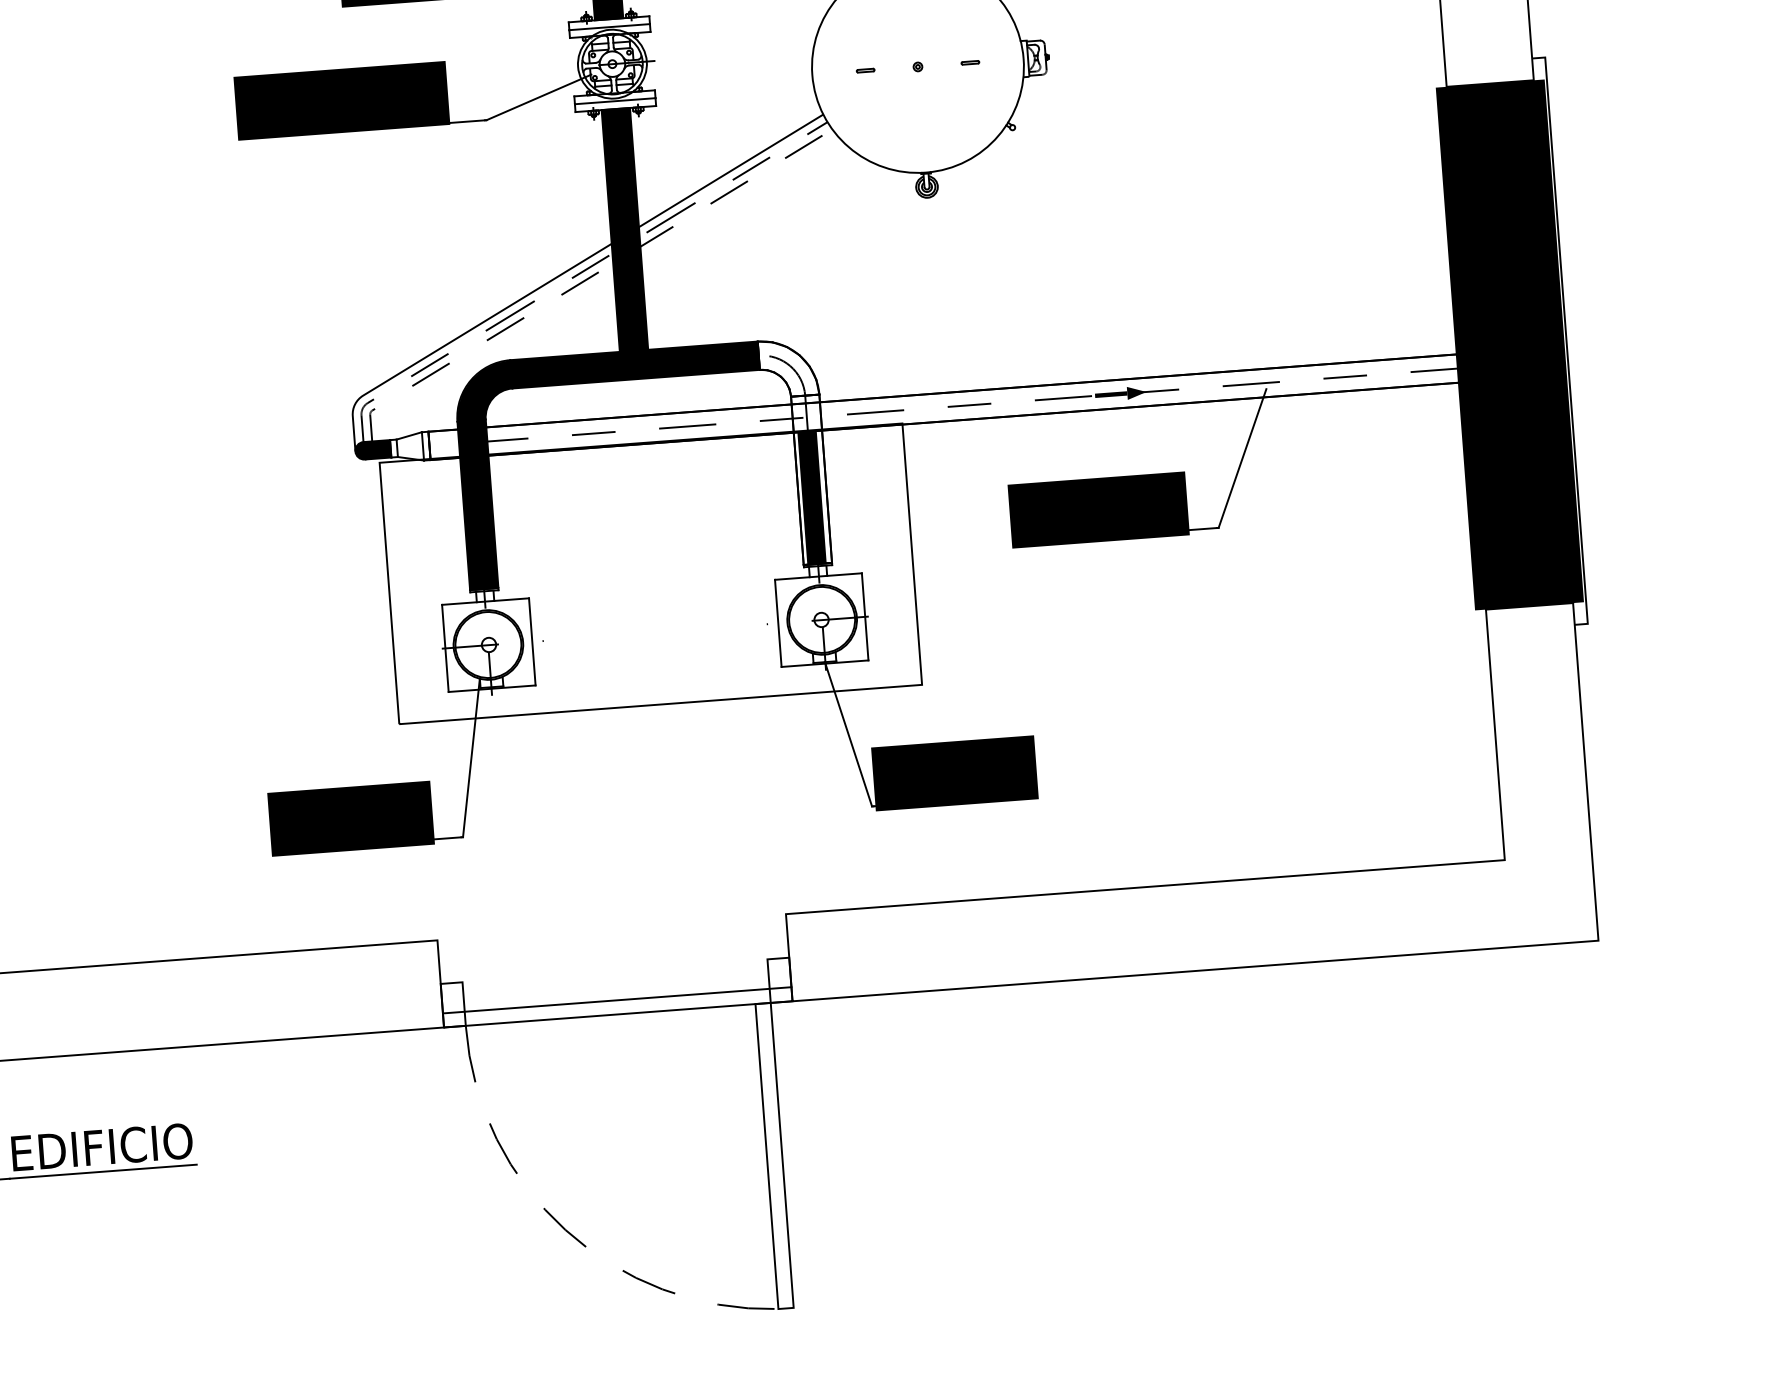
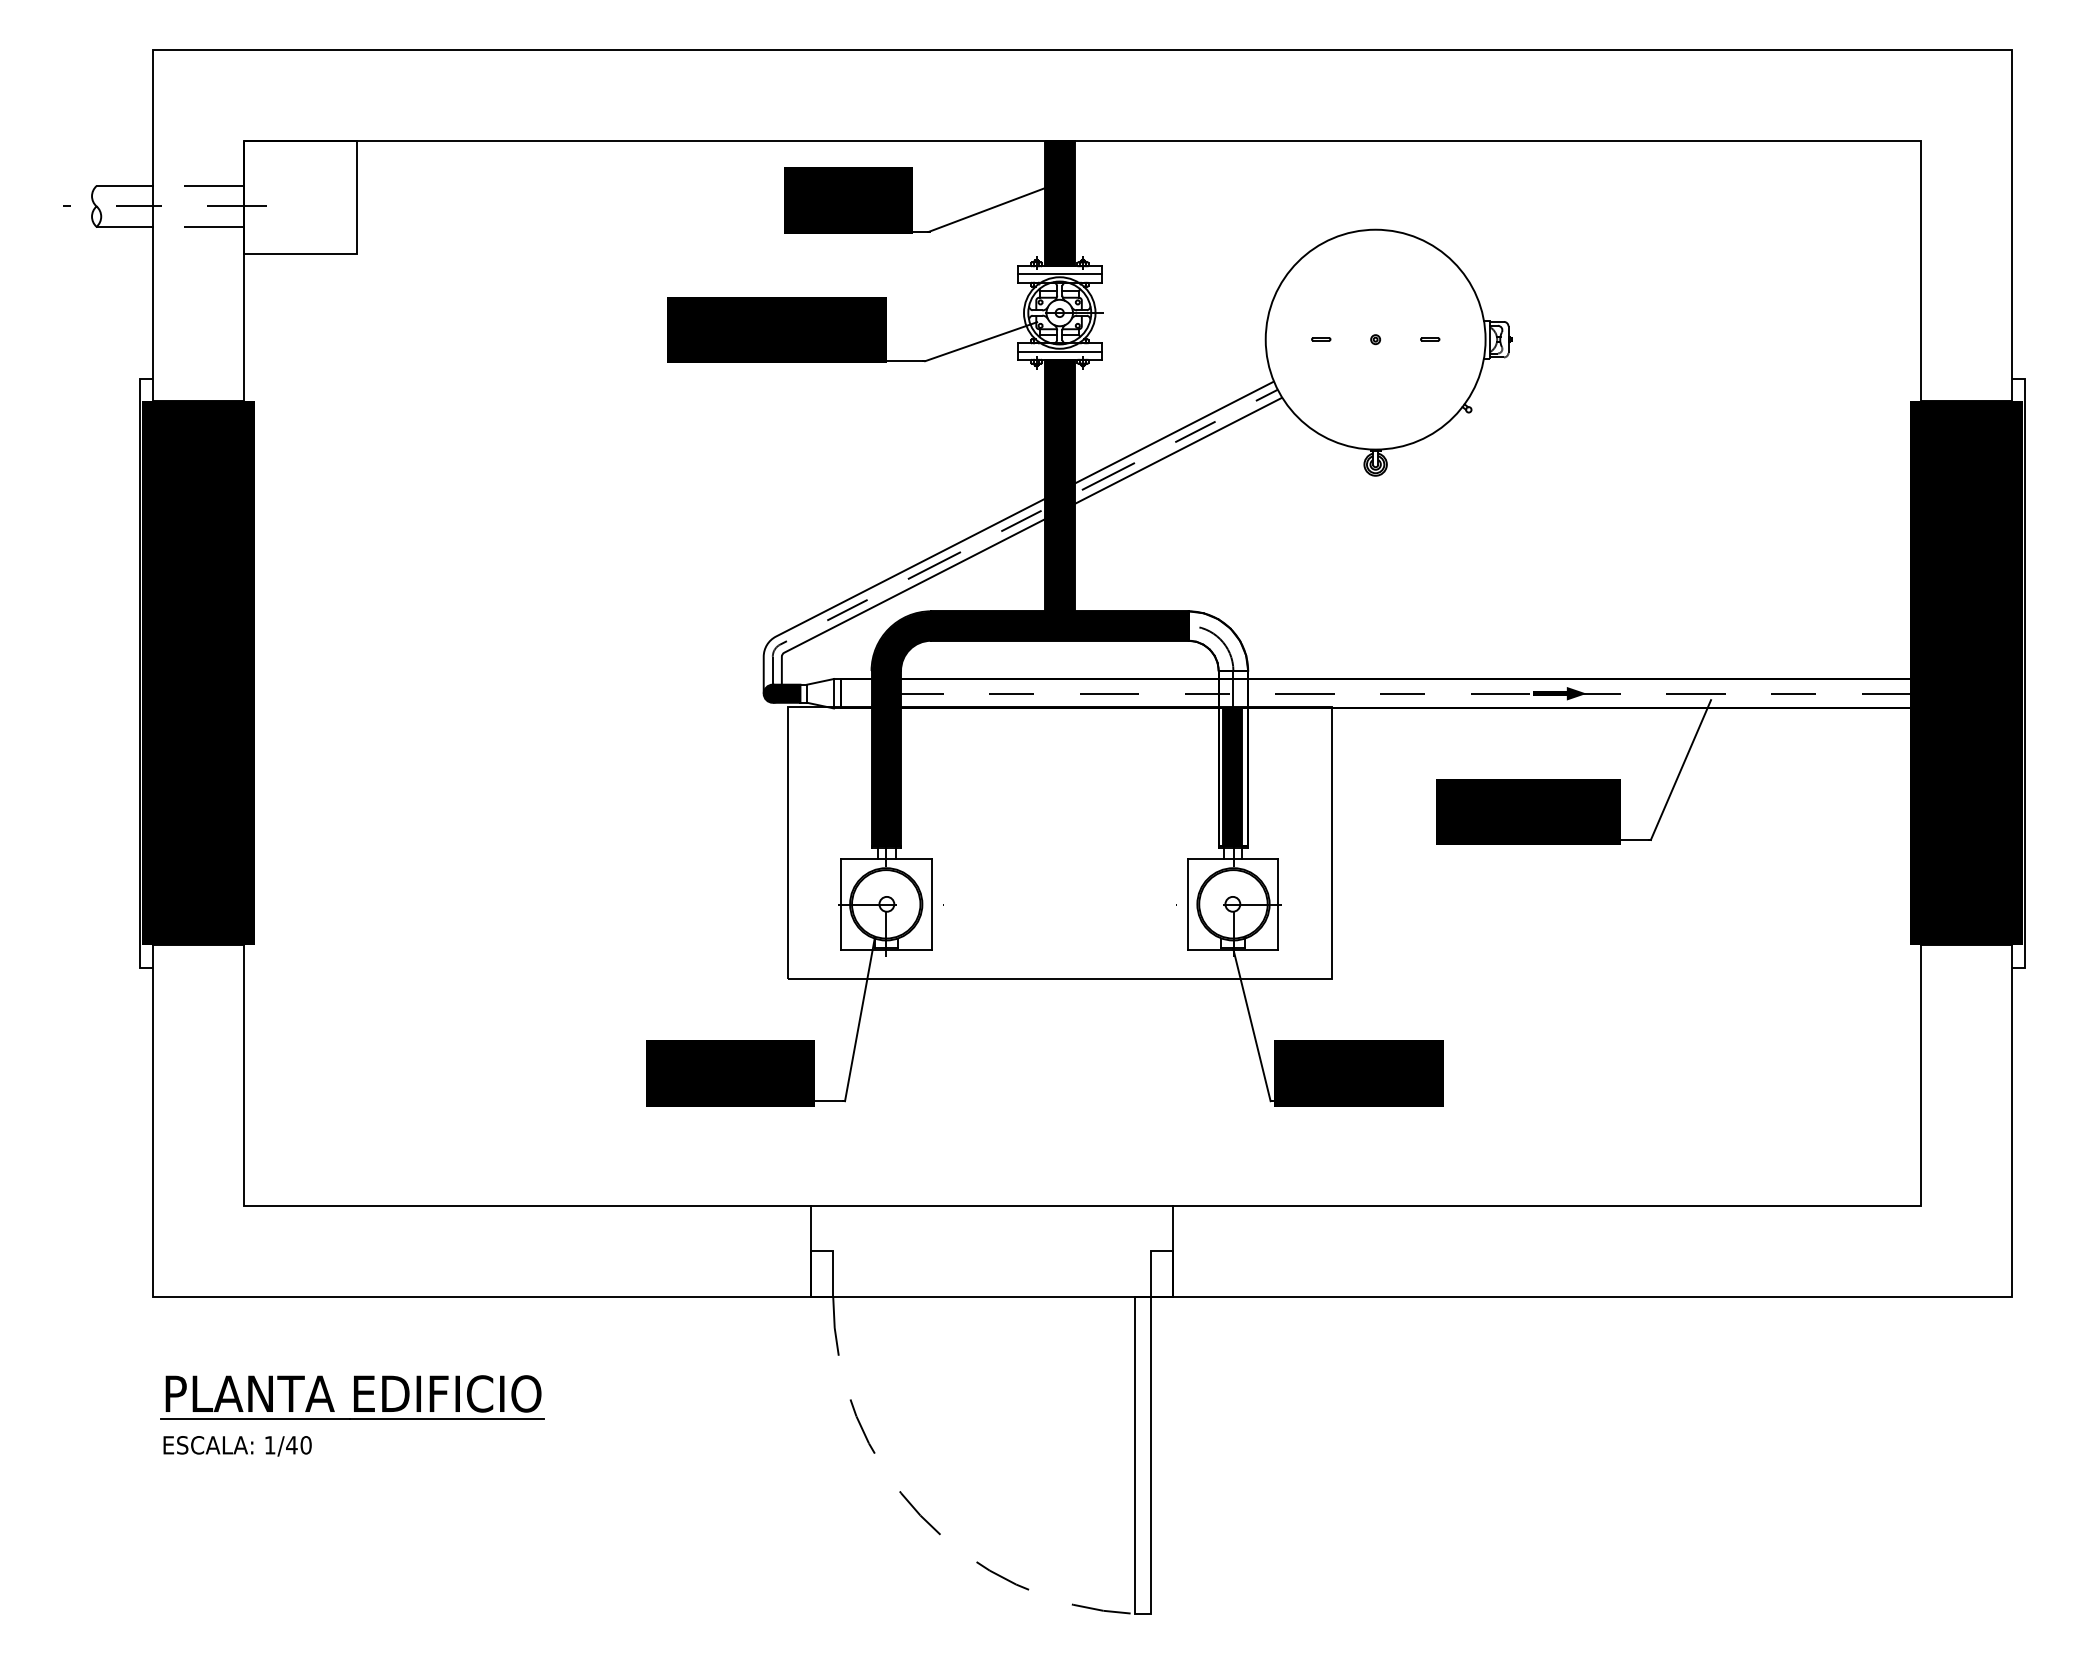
line: (582, 282) -> (1011, 536), dashed -> solid
line: (616, 999) -> (991, 1205), moved

